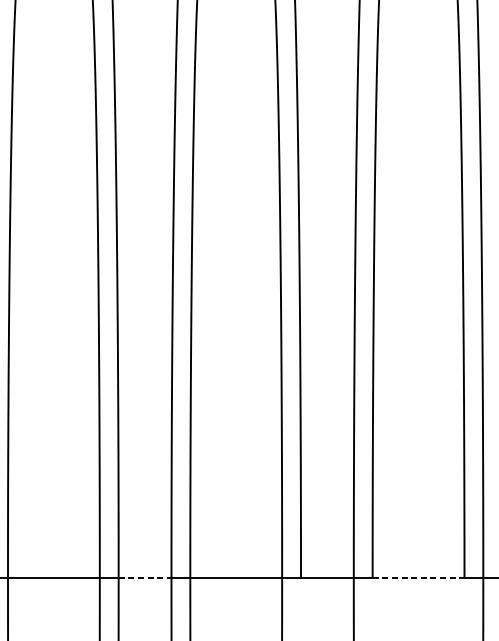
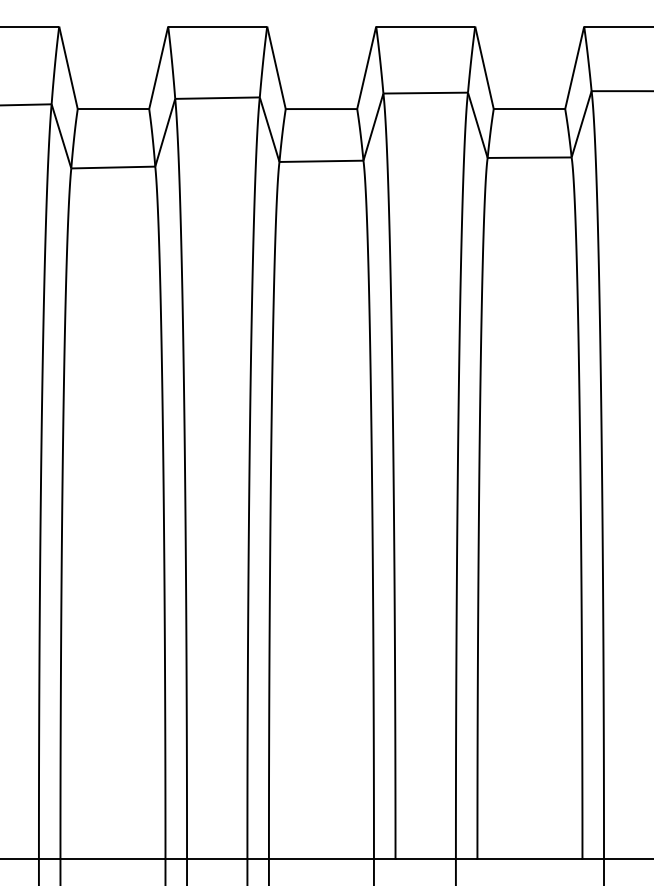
line: (145, 577) -> (217, 859), dashed -> solid
line: (418, 577) -> (529, 859), dashed -> solid

